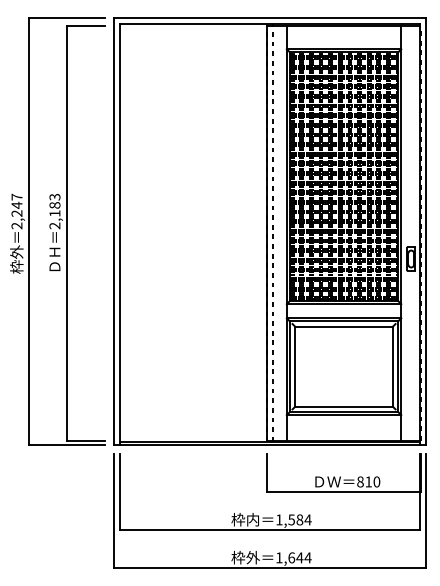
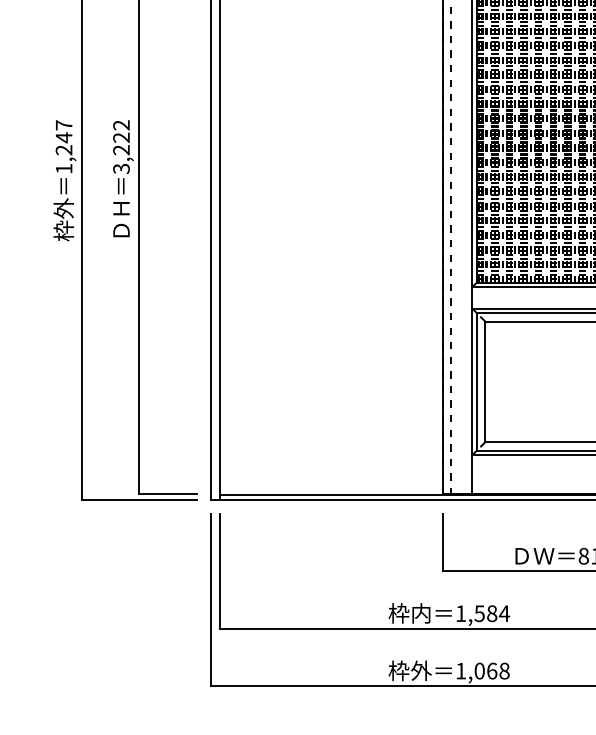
text: (54, 211) -> (120, 146), 2,183 -> 3,222
text: (16, 225) -> (63, 168), 2,247 -> 1,247
text: (299, 557) -> (491, 670), 1,644 -> 1,068

